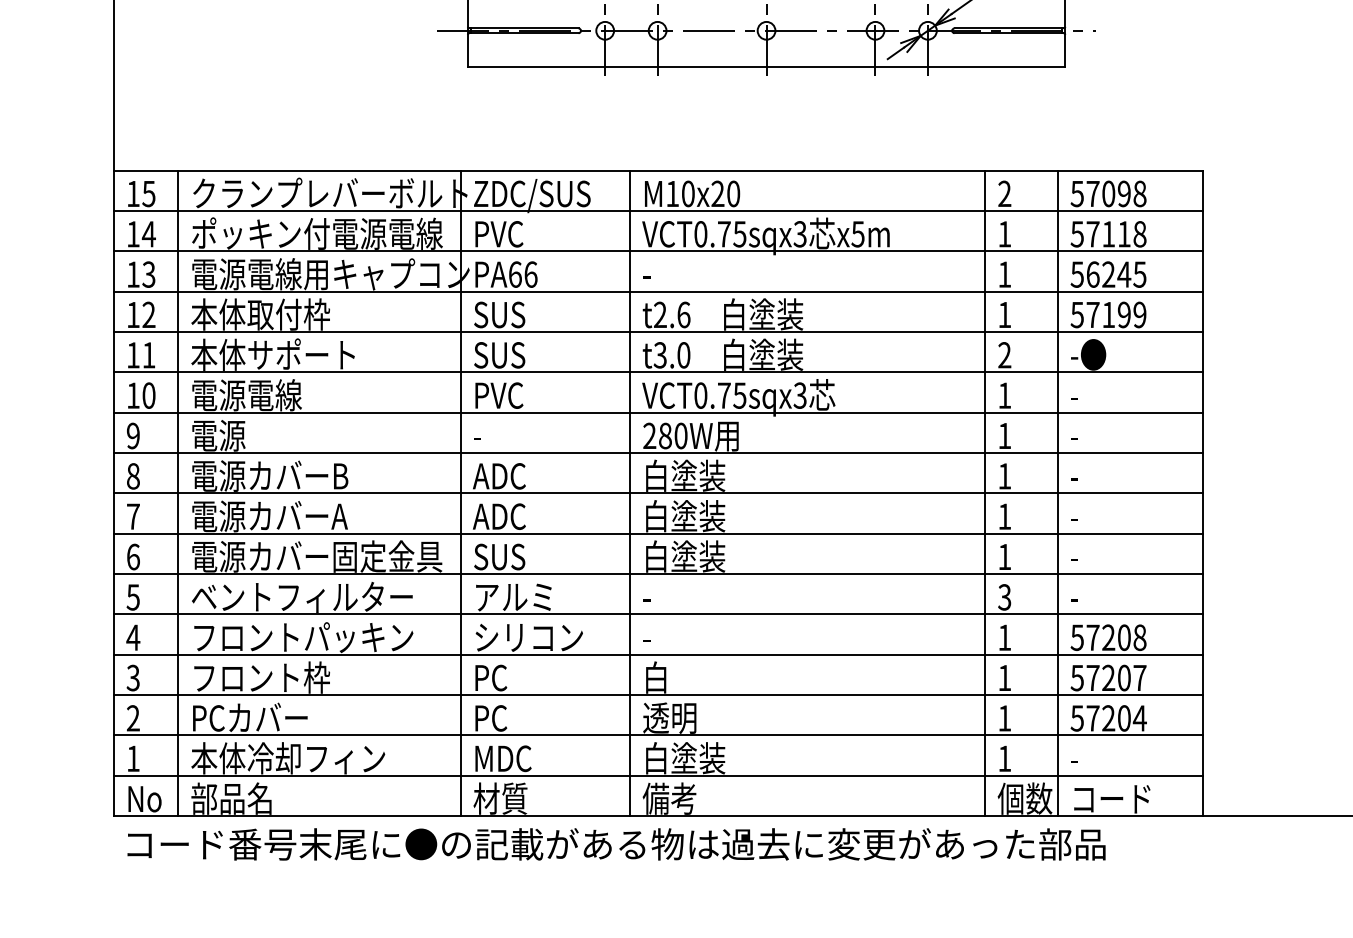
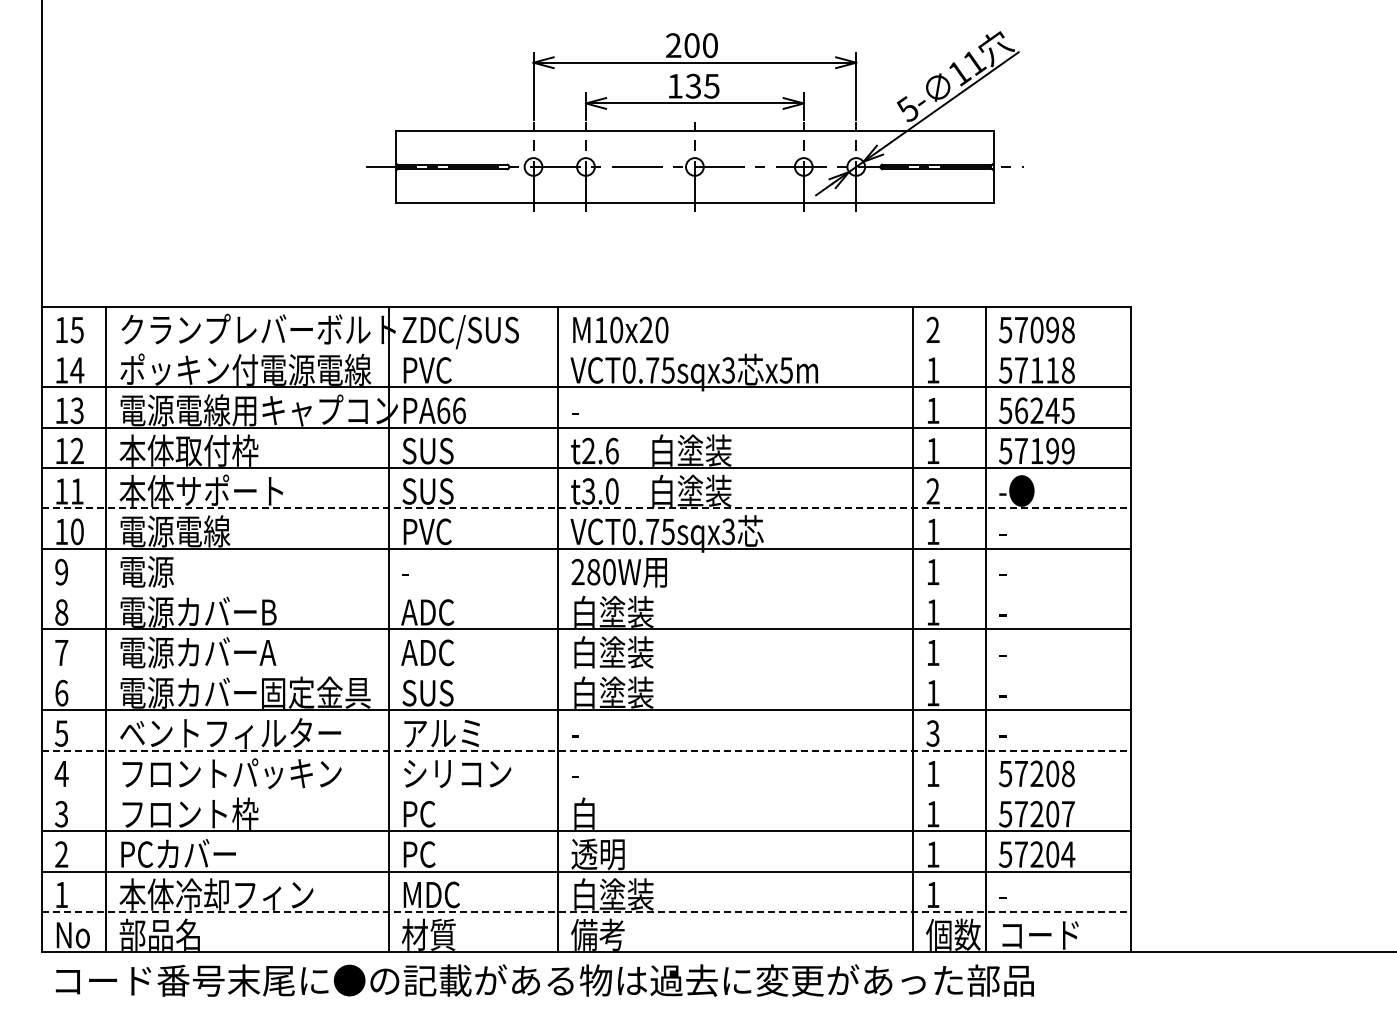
line: (658, 211) -> (586, 347), removed
line: (658, 372) -> (586, 508), solid -> dashed
line: (658, 453) -> (586, 589), removed
line: (658, 533) -> (586, 669), removed
line: (658, 614) -> (586, 750), solid -> dashed
line: (658, 654) -> (586, 790), removed
line: (658, 775) -> (586, 911), solid -> dashed

